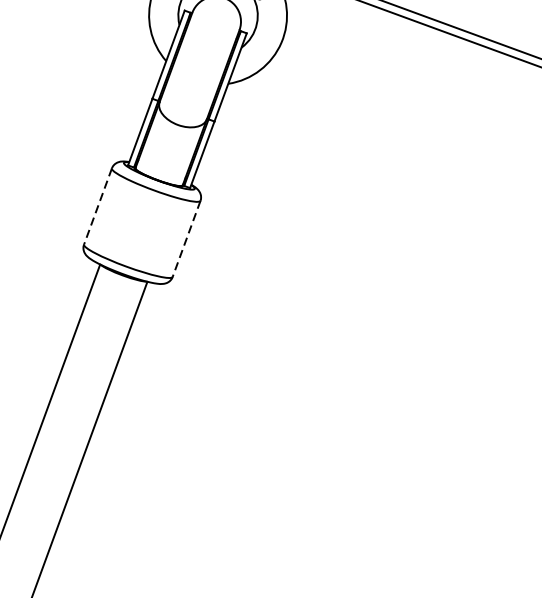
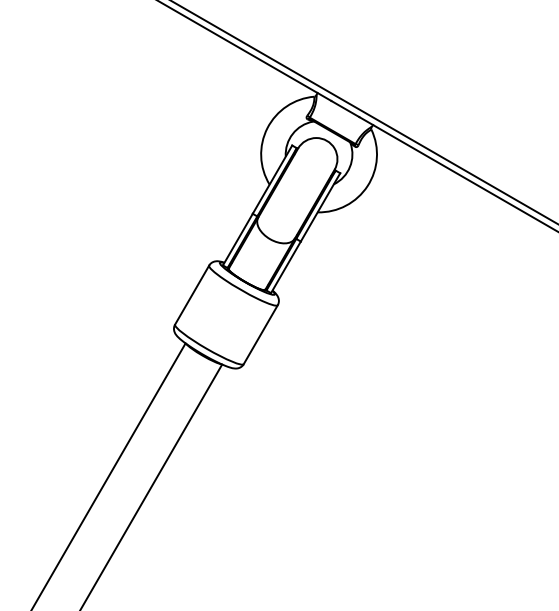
line: (97, 207) -> (191, 295), dashed -> solid
line: (186, 239) -> (260, 335), dashed -> solid

